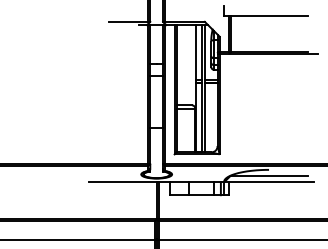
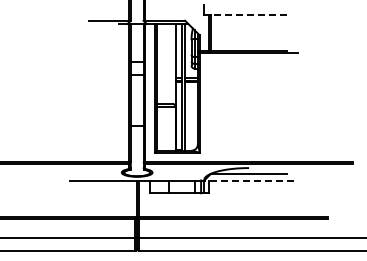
line: (268, 15) -> (248, 14), solid -> dashed
line: (269, 182) -> (249, 180), solid -> dashed

